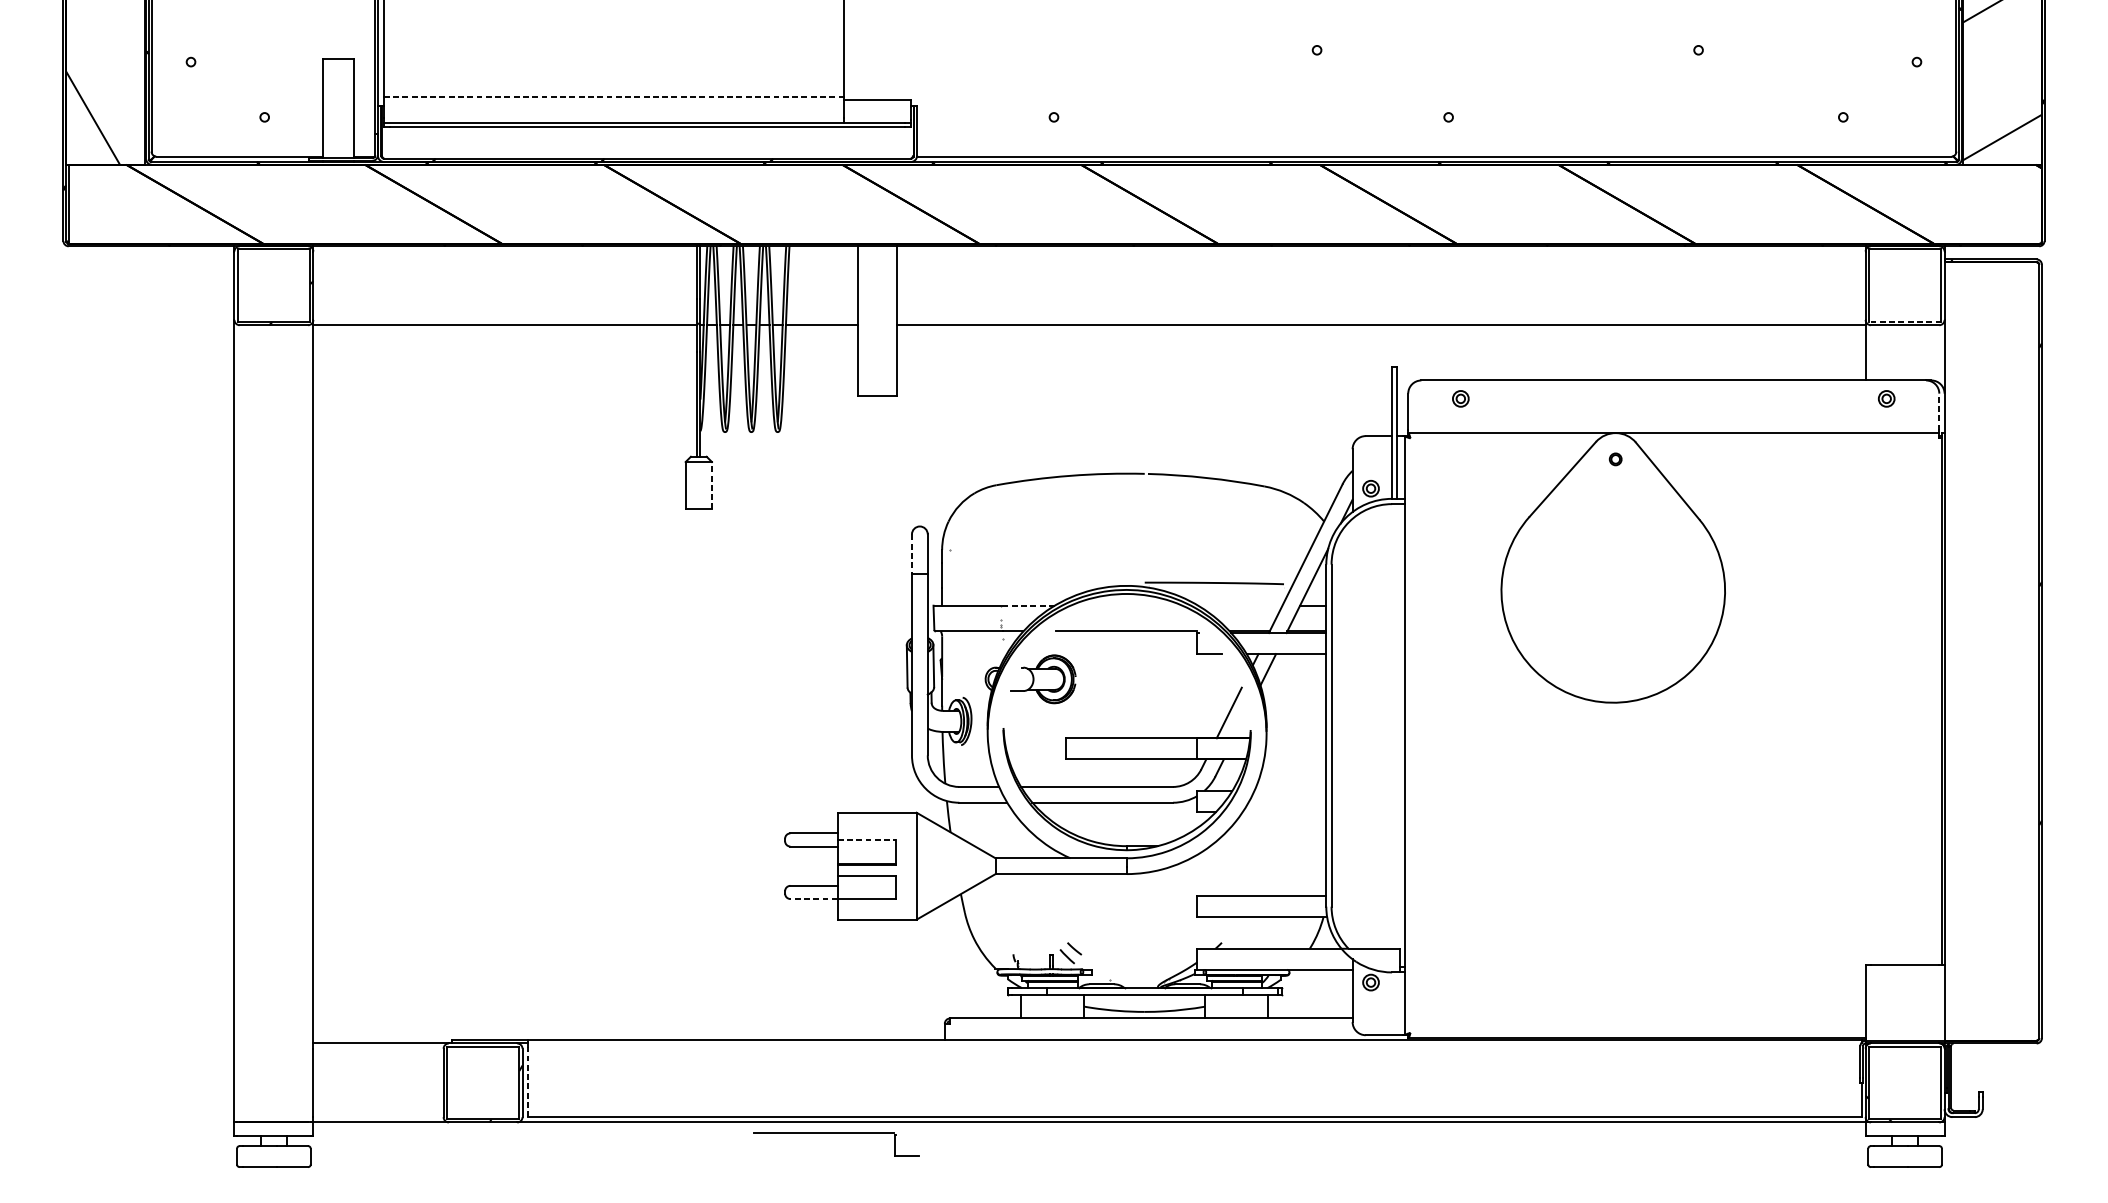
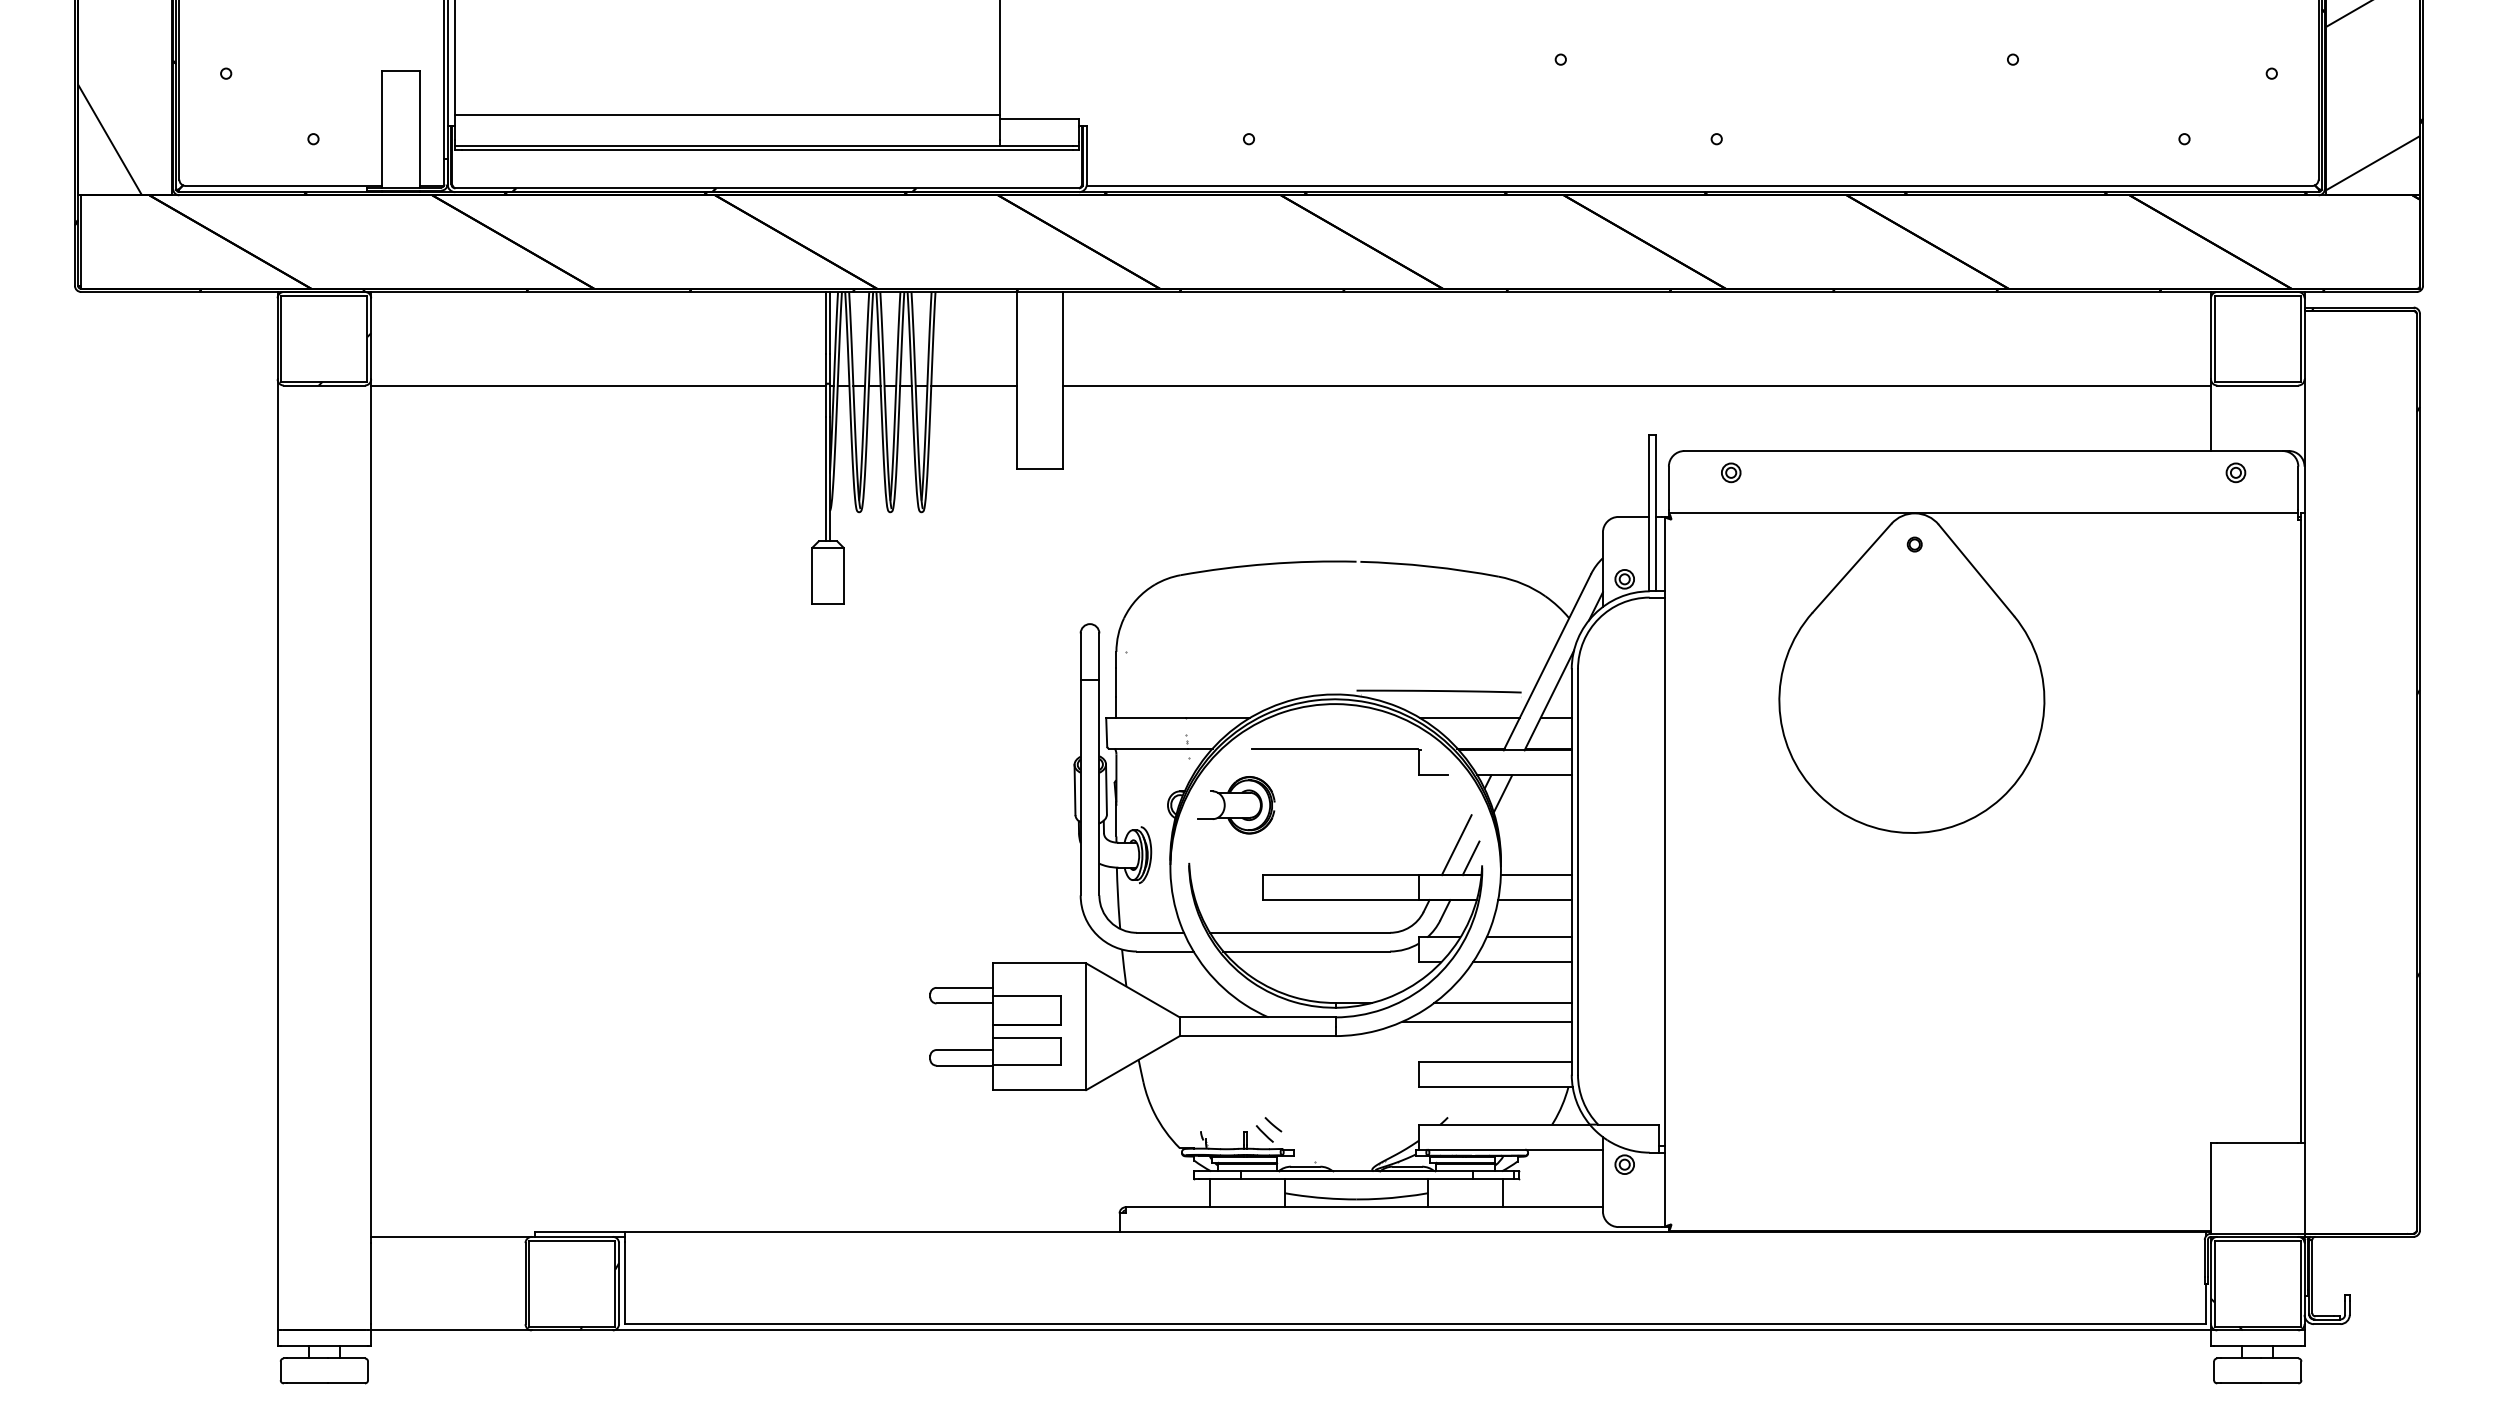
line: (614, 97) -> (727, 115), dashed -> solid
line: (1904, 321) -> (2257, 381), dashed -> solid
line: (1939, 412) -> (2298, 488), dashed -> solid
line: (711, 485) -> (843, 575), dashed -> solid
line: (911, 554) -> (1080, 657), dashed -> solid
line: (1027, 605) -> (1217, 717), dashed -> solid
line: (1240, 605) -> (1469, 717), added
line: (1240, 724) -> (1470, 858), added
line: (1295, 738) -> (1535, 875), added
line: (1294, 759) -> (1534, 900), added
line: (1289, 790) -> (1528, 937), added
line: (1283, 812) -> (1521, 962), added
line: (867, 840) -> (1027, 996), dashed -> solid
line: (1267, 845) -> (1502, 1002), added
line: (1254, 861) -> (1486, 1021), added
line: (813, 898) -> (964, 1065), dashed -> solid
line: (527, 1081) -> (625, 1282), dashed -> solid
part: (835, 1134) -> (990, 1344), removed

